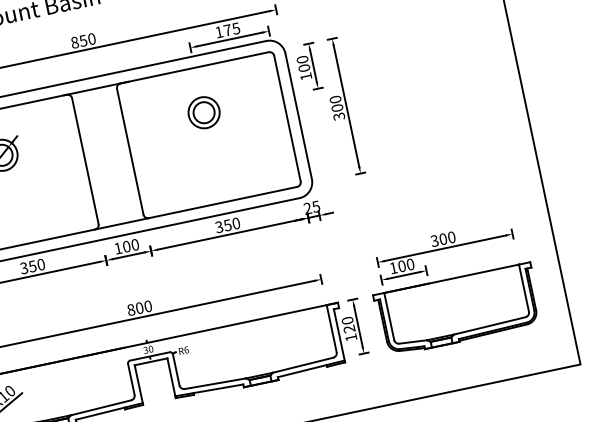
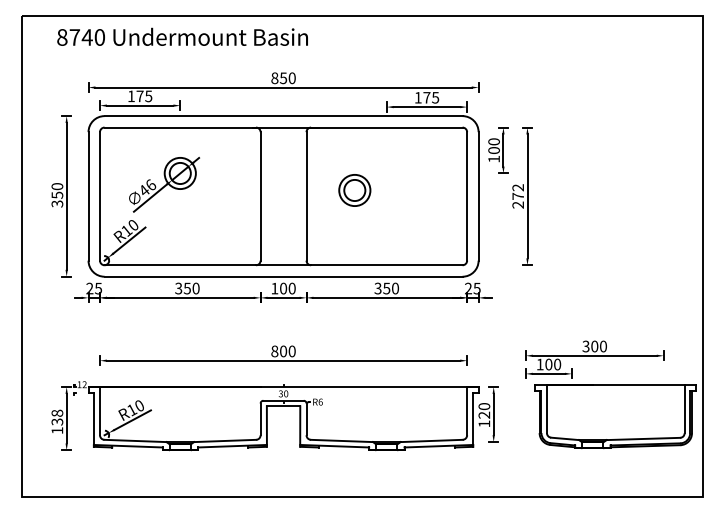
text: (337, 108) -> (518, 196), 300 -> 272
part: (203, 112) -> (354, 190), moved
part: (457, 309) -> (615, 416), moved

